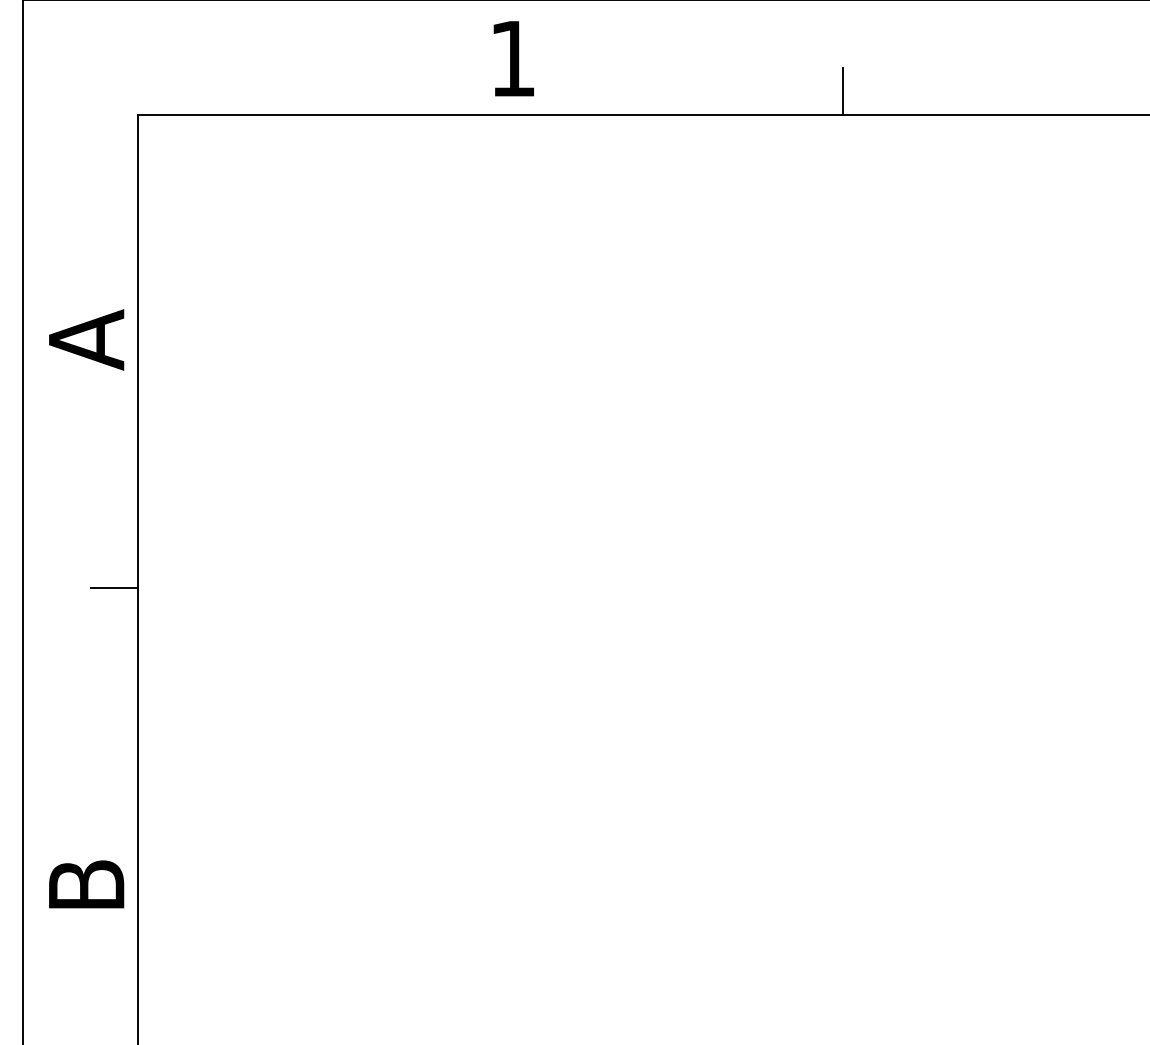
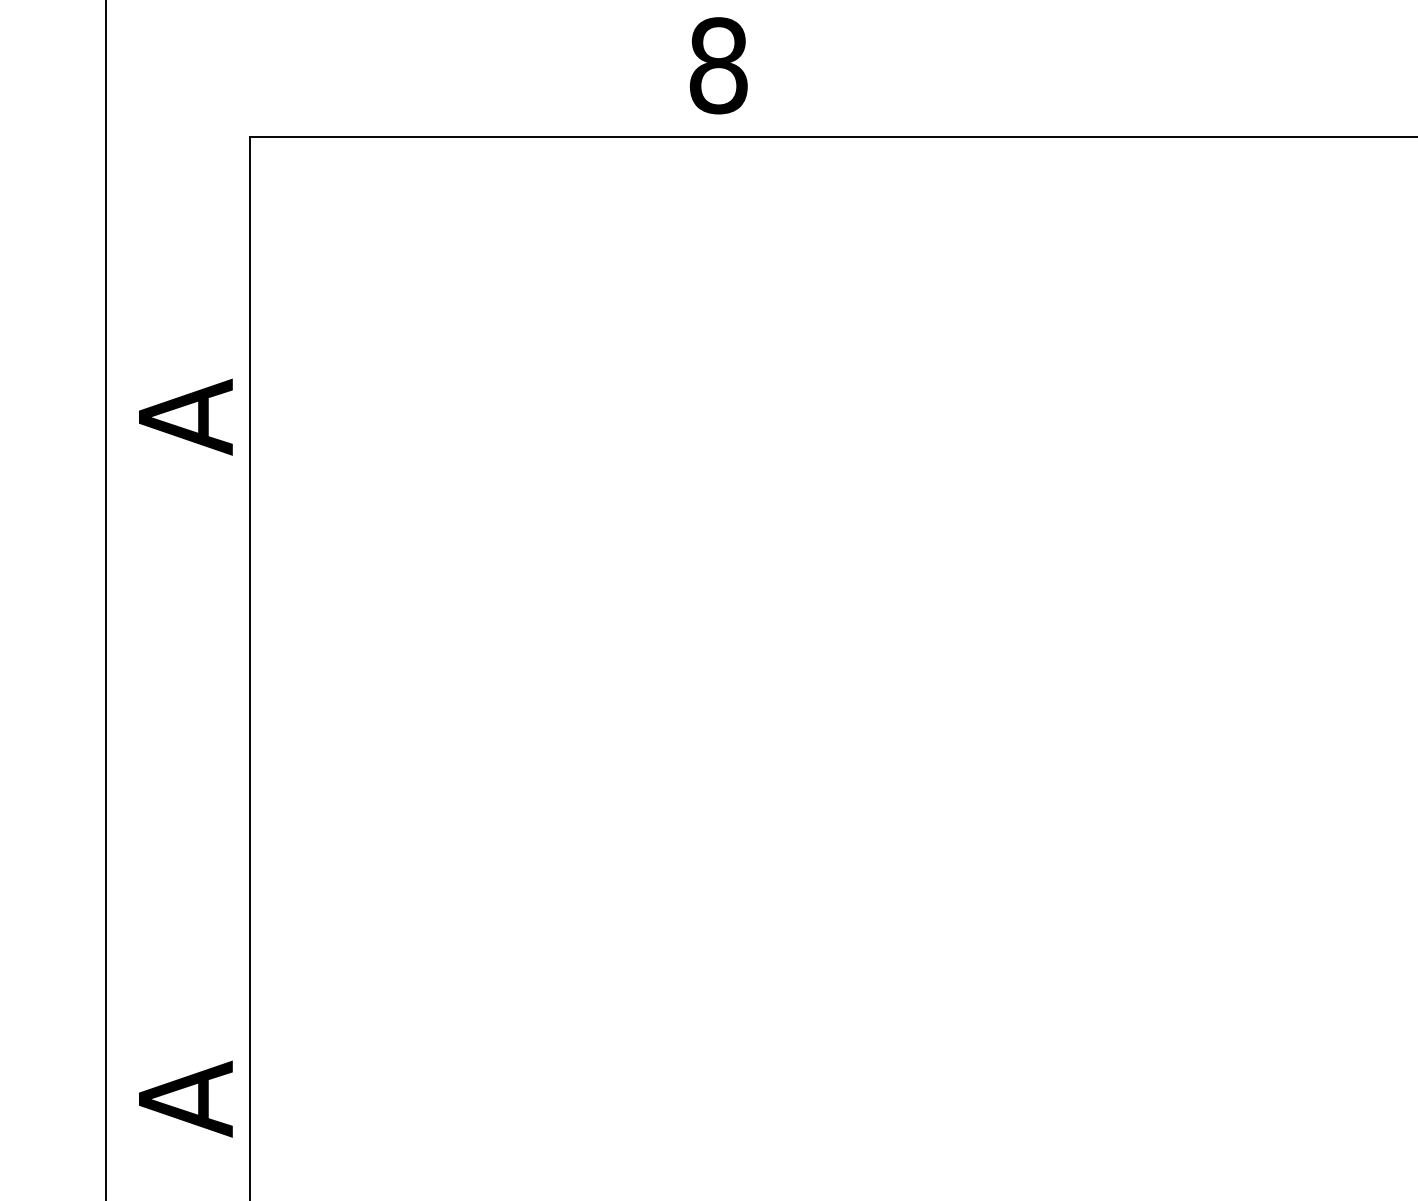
text: (513, 58) -> (719, 65), 1 -> 8
line: (842, 91) -> (1130, 106), removed
line: (114, 587) -> (220, 726), removed
text: (86, 885) -> (185, 1098), B -> A

